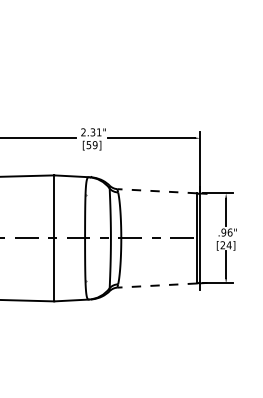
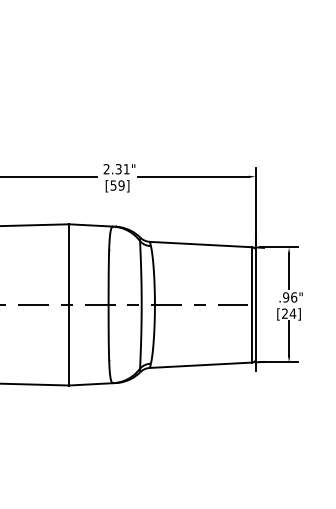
line: (156, 191) -> (200, 244), dashed -> solid
line: (156, 285) -> (200, 365), dashed -> solid

